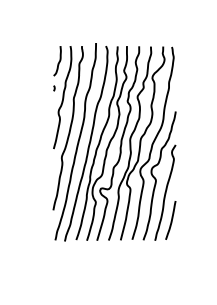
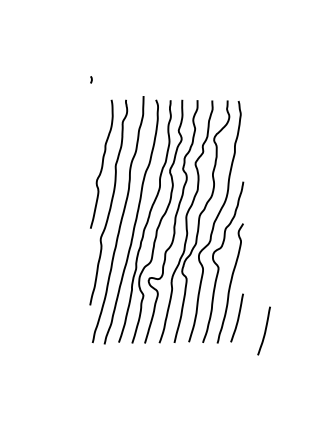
curve: (59, 60) -> (97, 118), removed
curve: (54, 88) -> (91, 79), moved
curve: (192, 230) -> (264, 330), added

